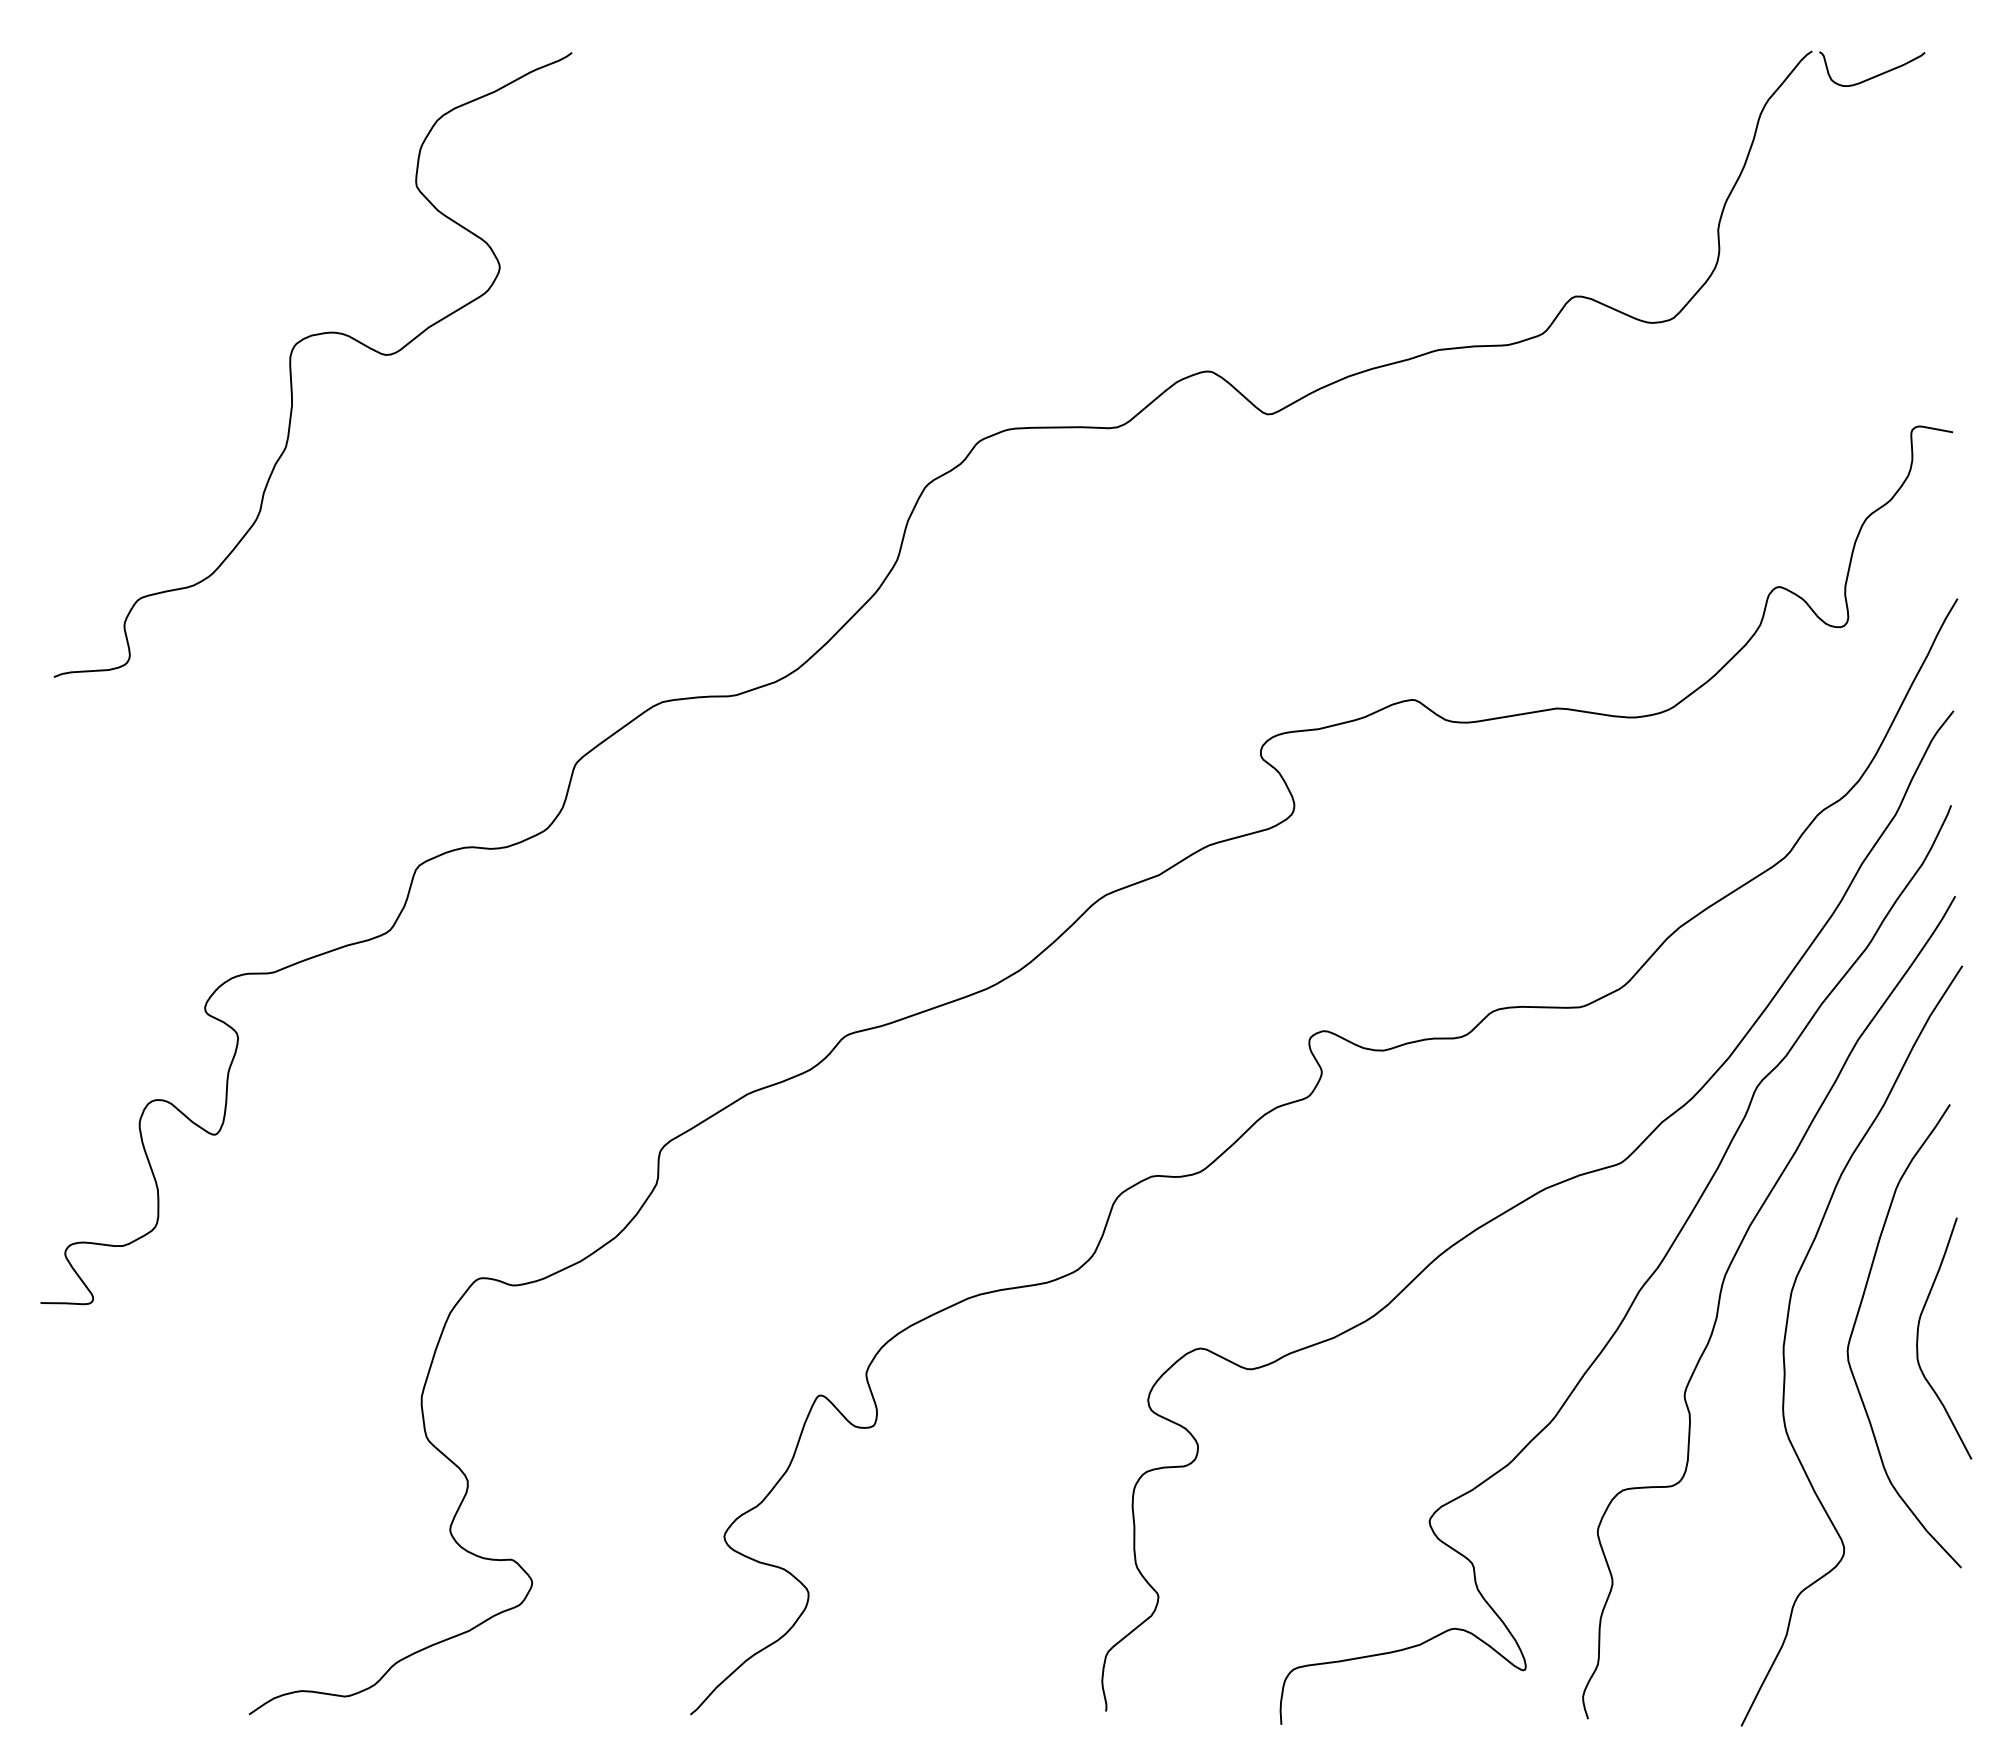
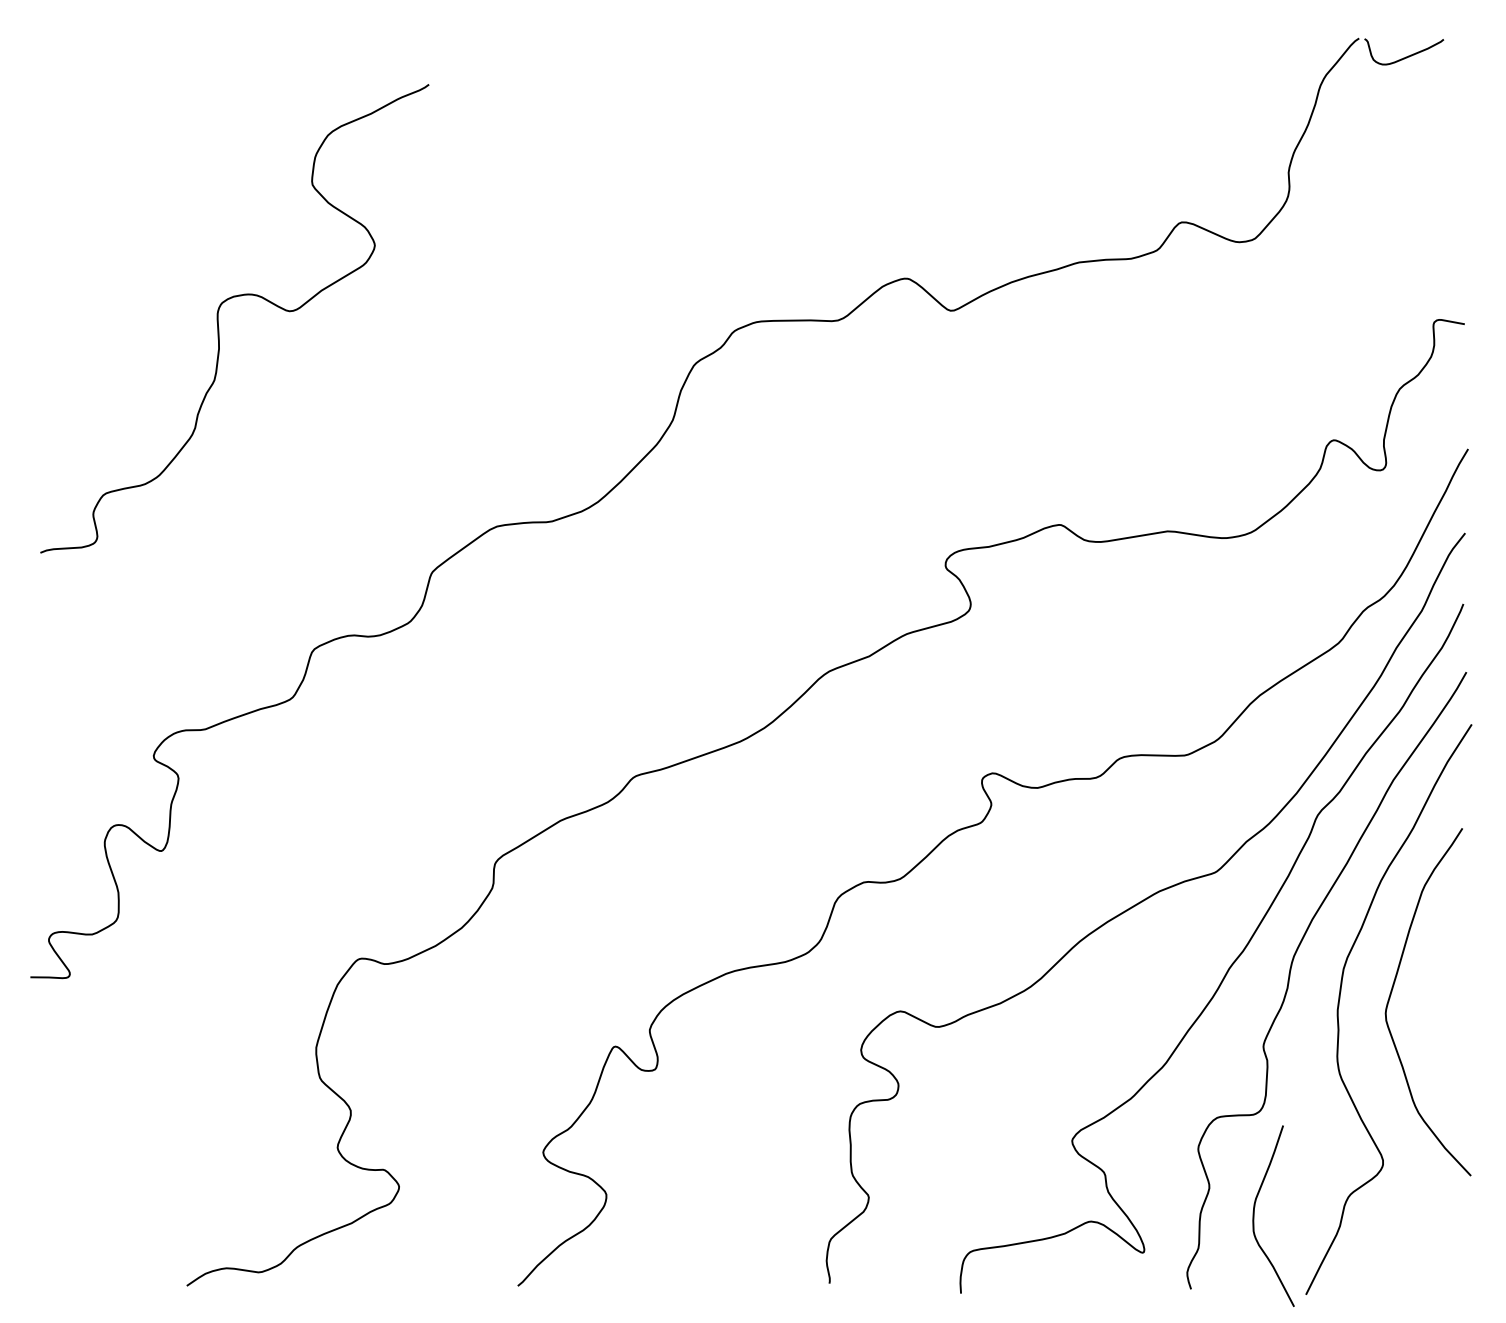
curve: (291, 364) -> (218, 318), moved
curve: (1918, 1338) -> (1254, 1216), moved

